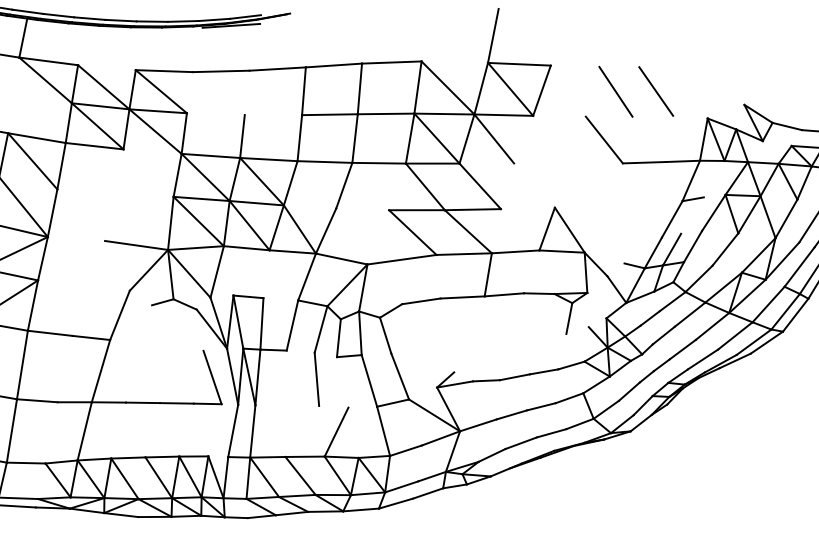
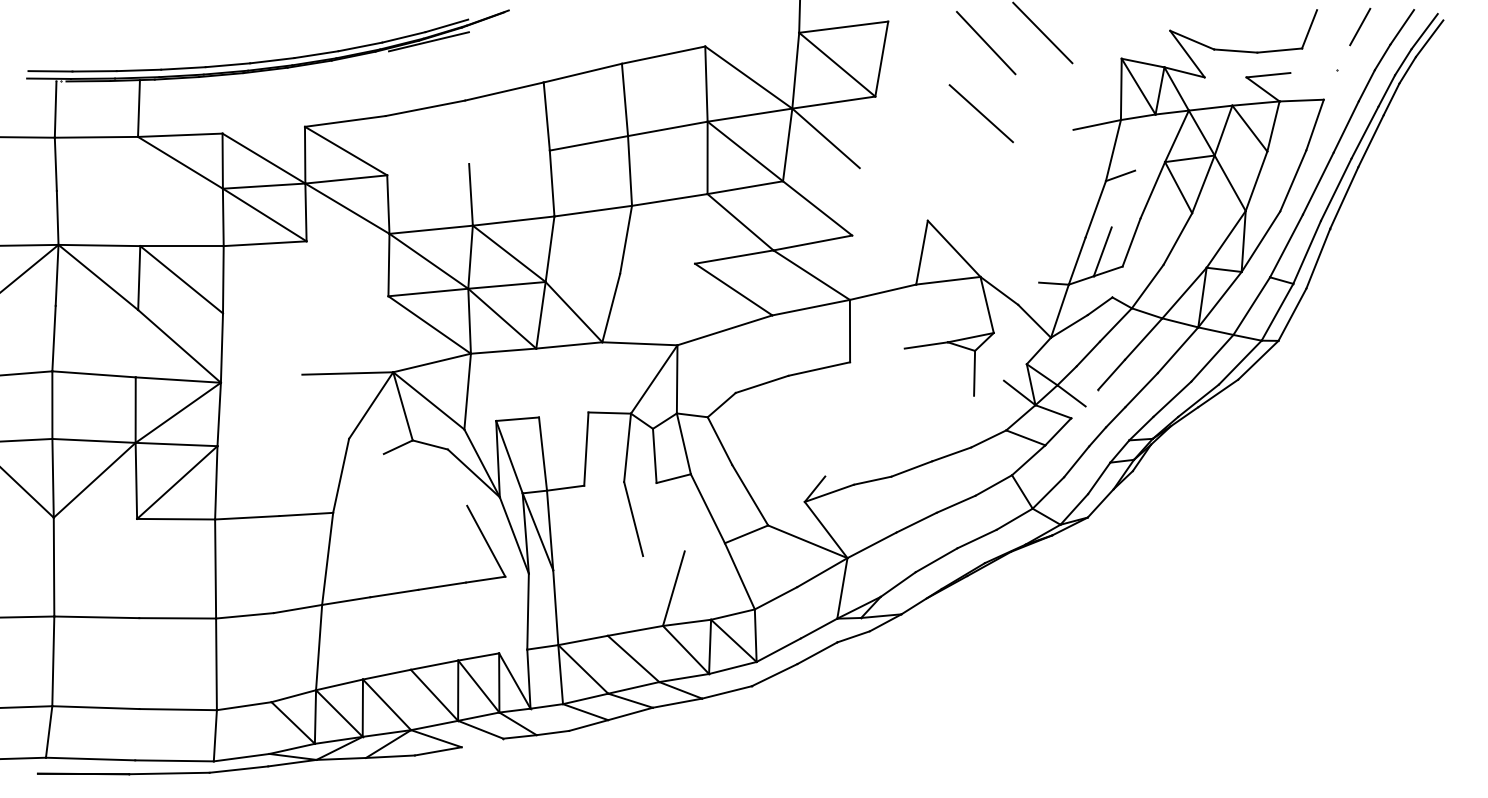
line: (644, 162) -> (1042, 135), removed
line: (170, 223) -> (390, 334), removed
line: (307, 277) -> (595, 377), removed
line: (504, 294) -> (877, 355), removed
line: (186, 515) -> (482, 742), removed

